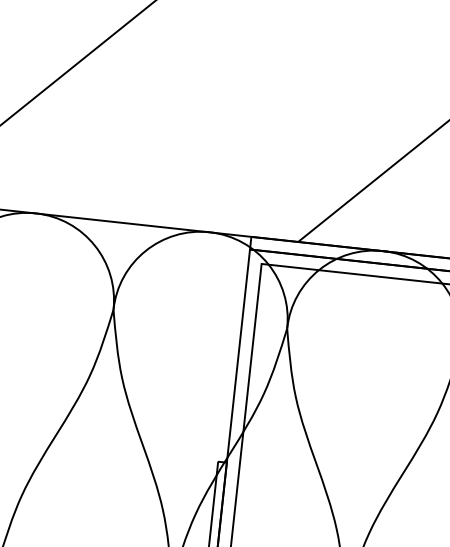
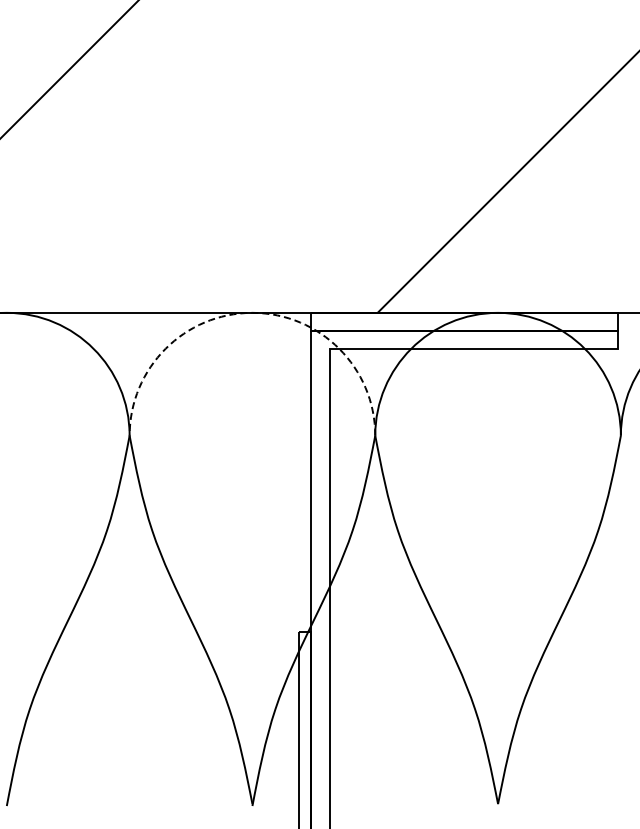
arc: (209, 232) -> (252, 312), solid -> dashed

